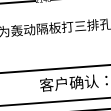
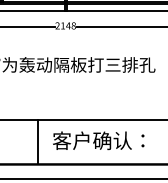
line: (29, 87) -> (38, 142), added

